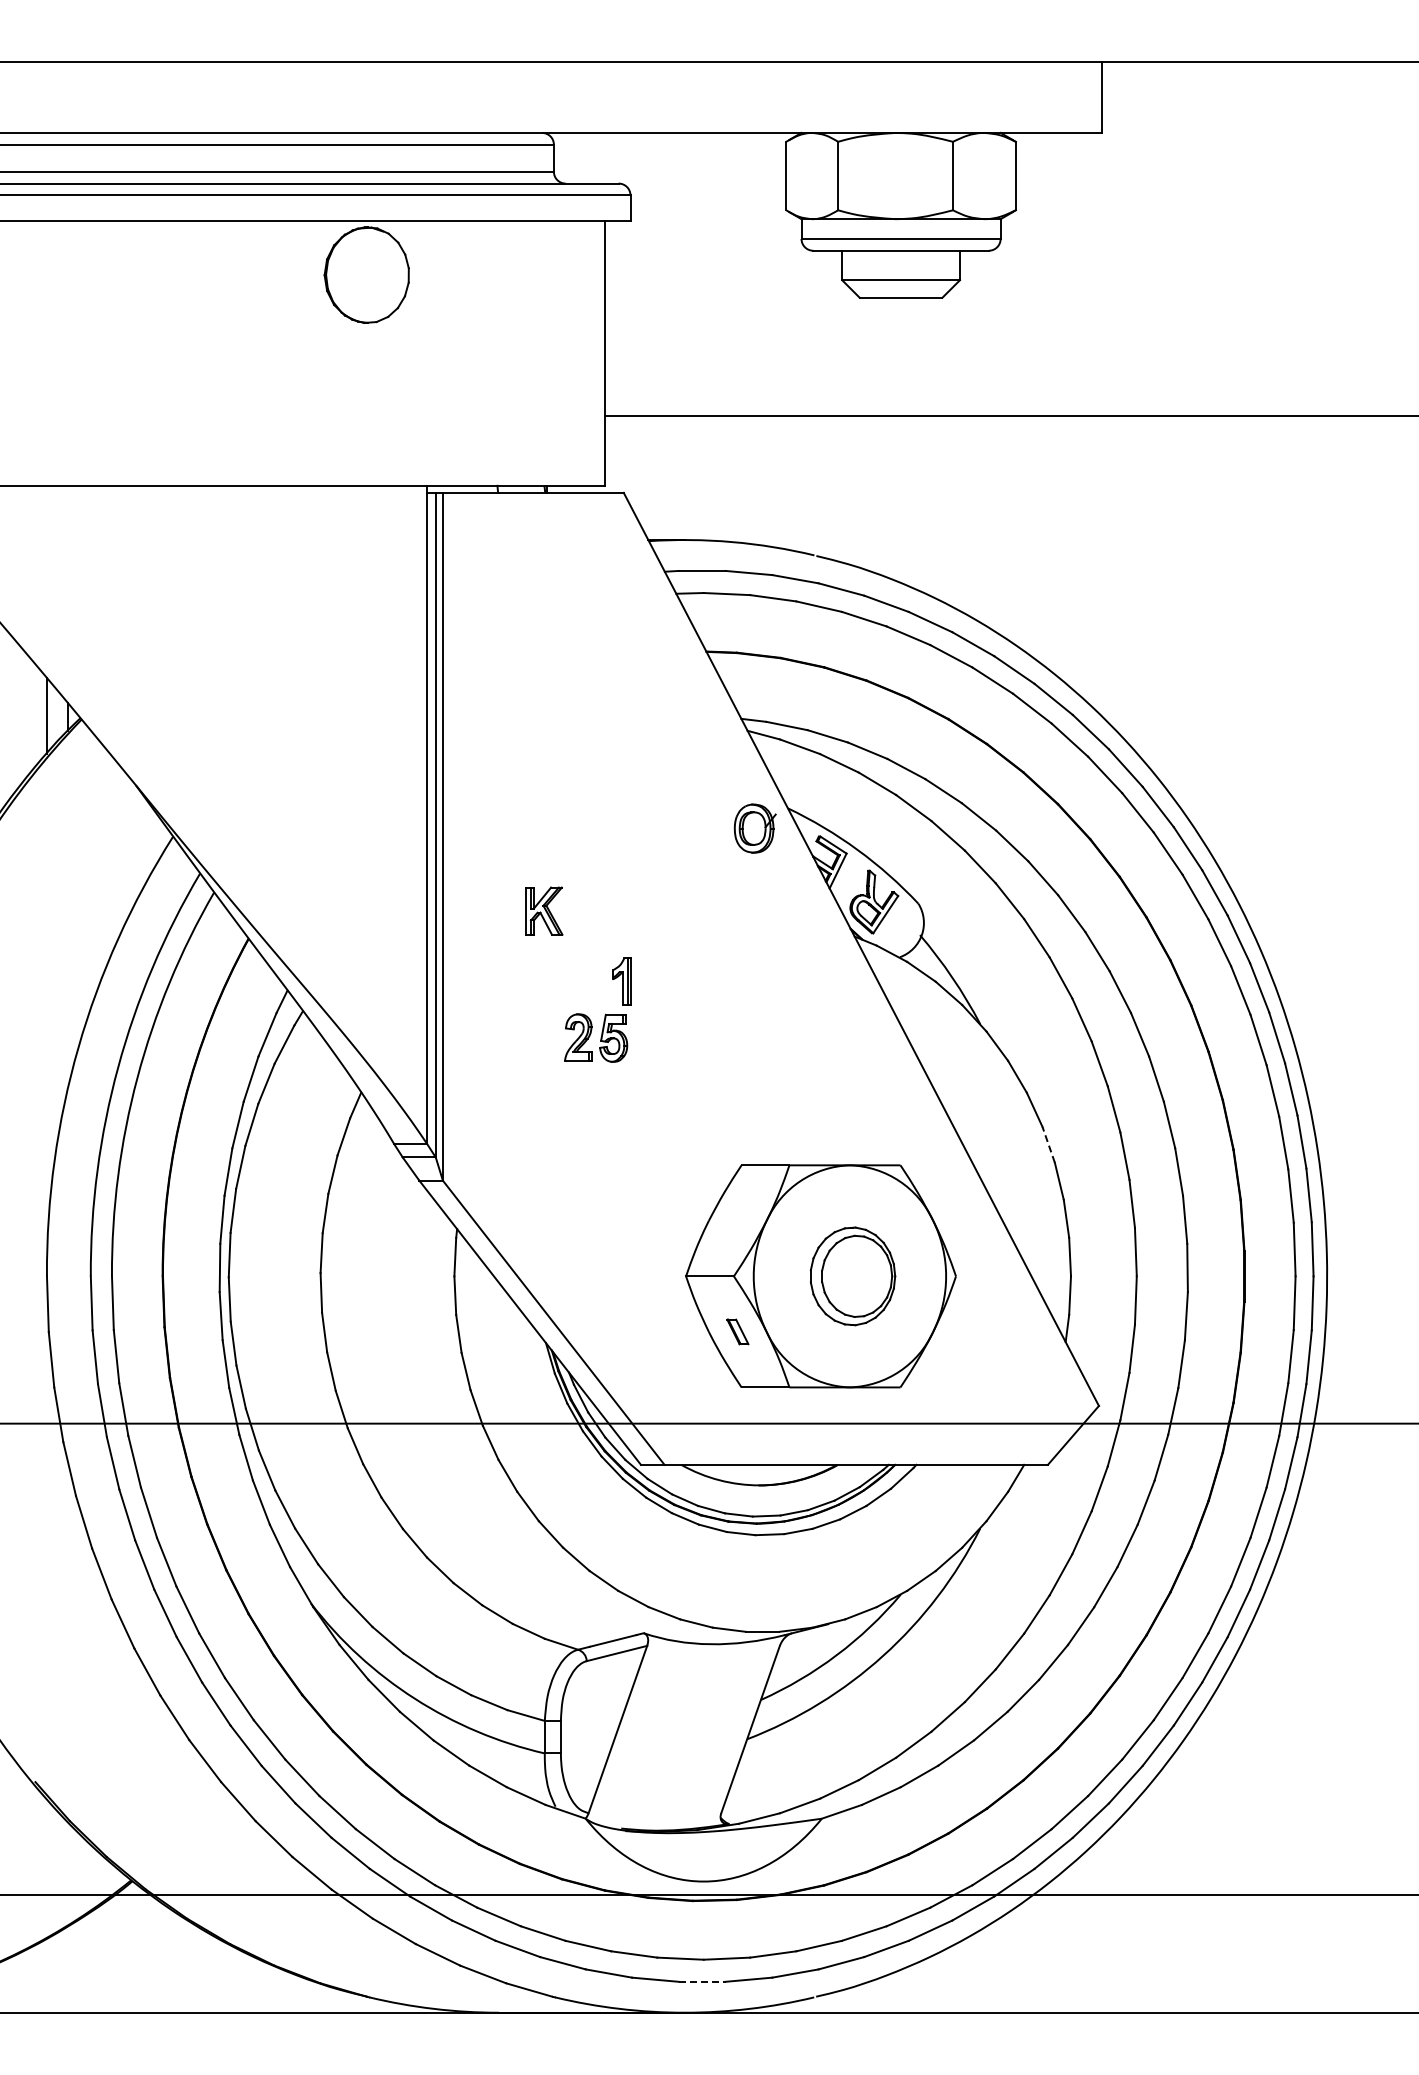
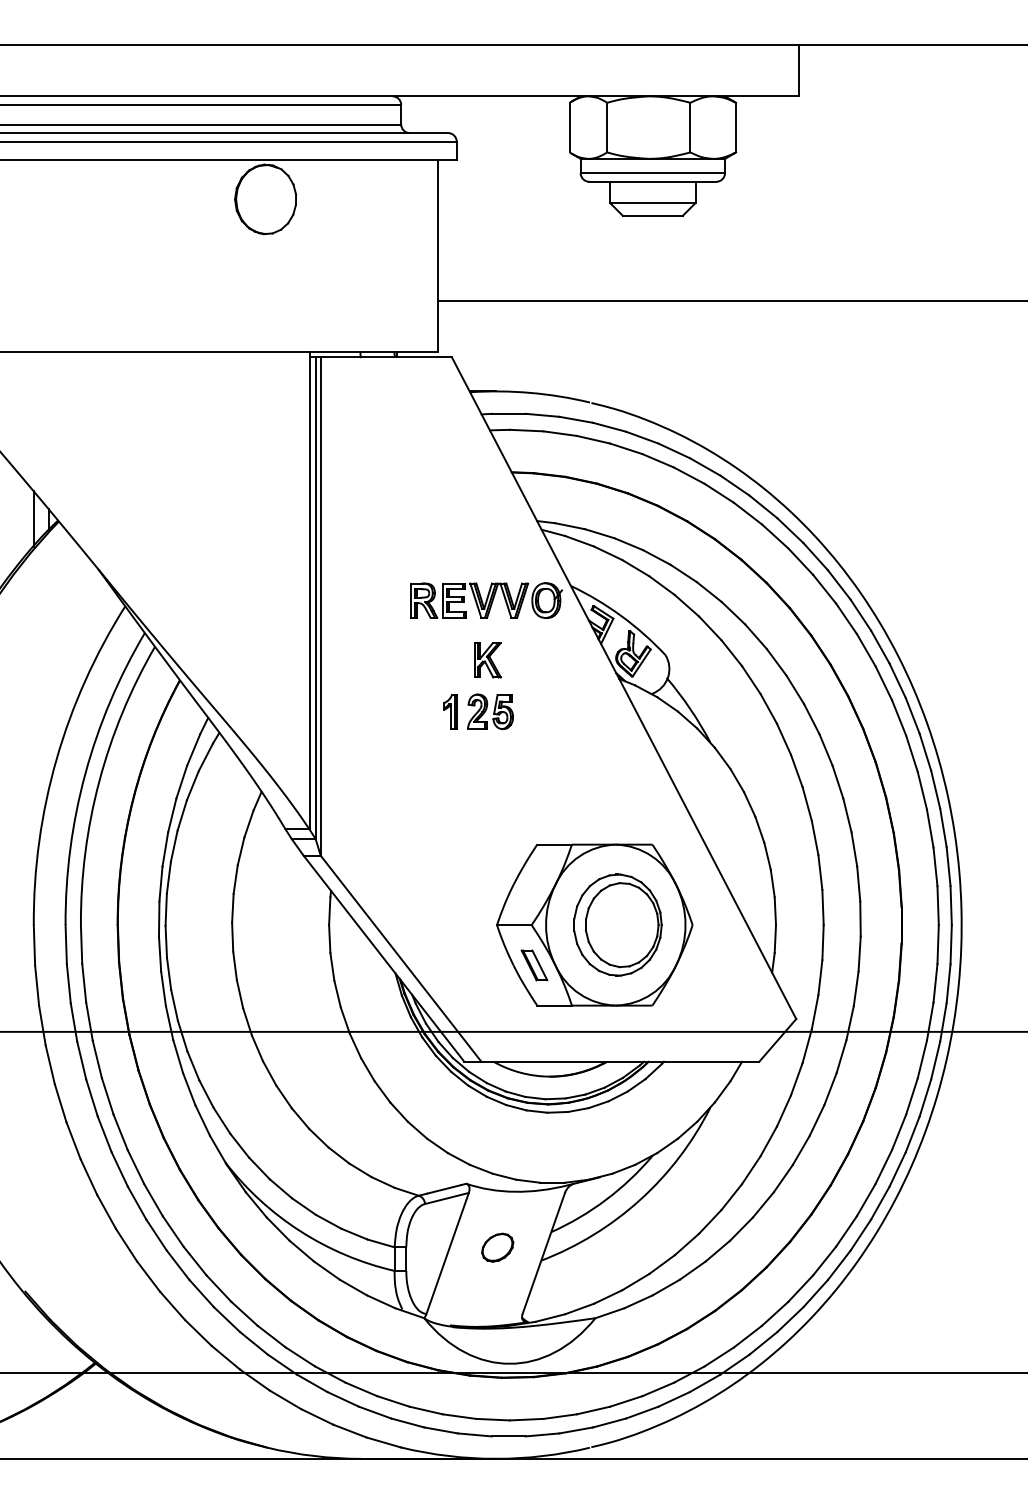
part: (647, 828) -> (469, 600), added
part: (544, 910) -> (487, 659), moved
part: (596, 1037) -> (490, 711), moved
line: (1048, 1144) -> (759, 829), dashed -> solid
part: (852, 1276) -> (617, 925), size x1.43
part: (737, 1331) -> (534, 965), size x1.67
part: (686, 1721) -> (497, 1247), added
line: (702, 1981) -> (508, 1436), dashed -> solid

